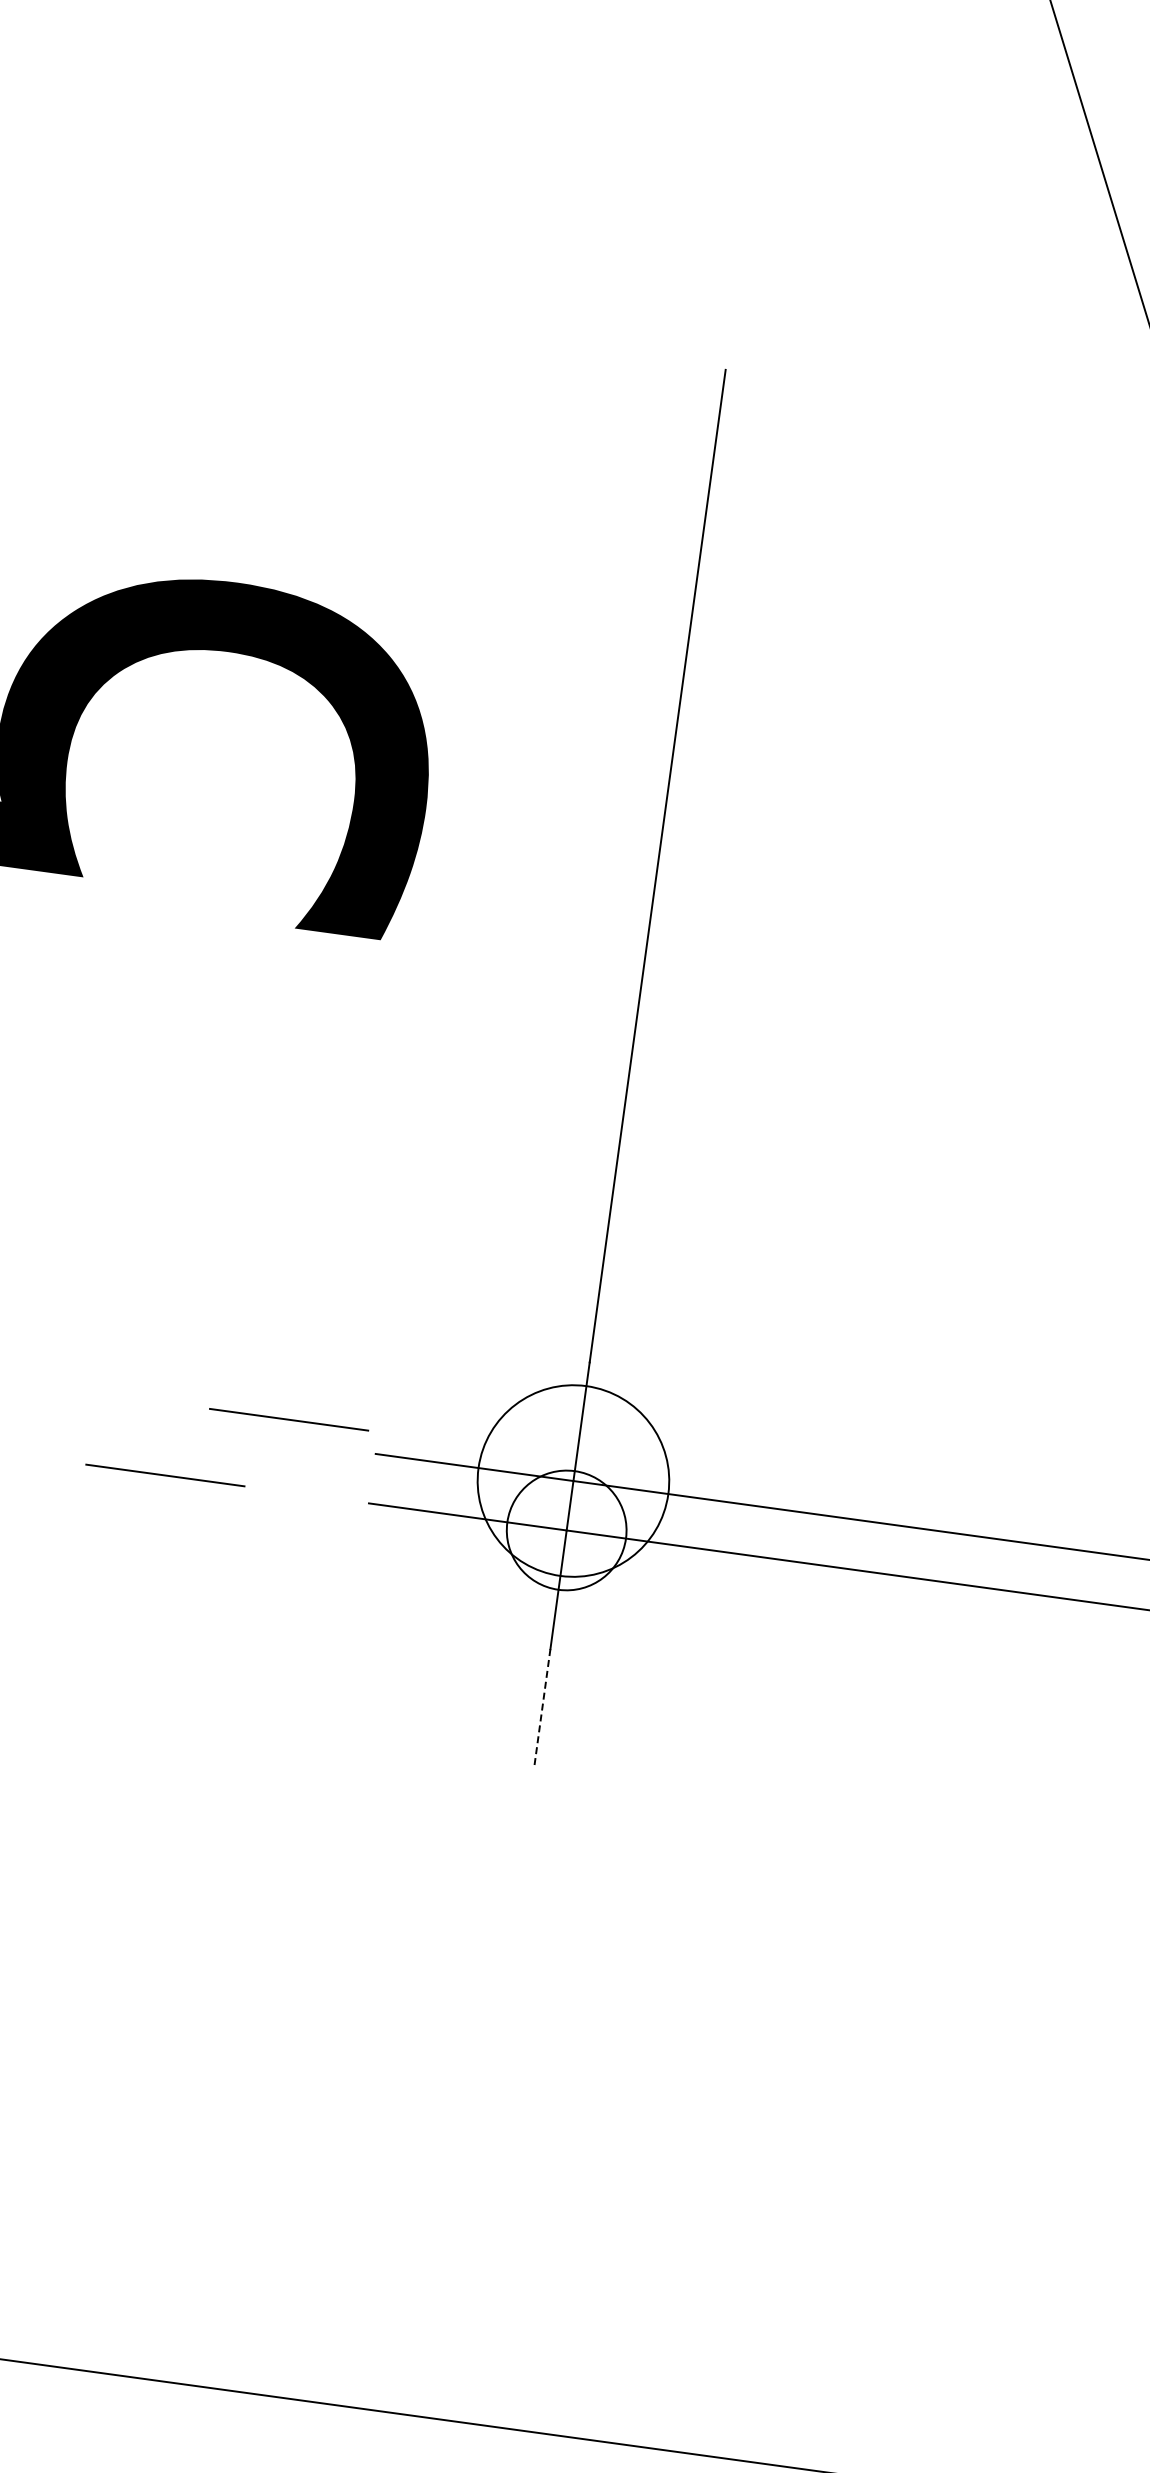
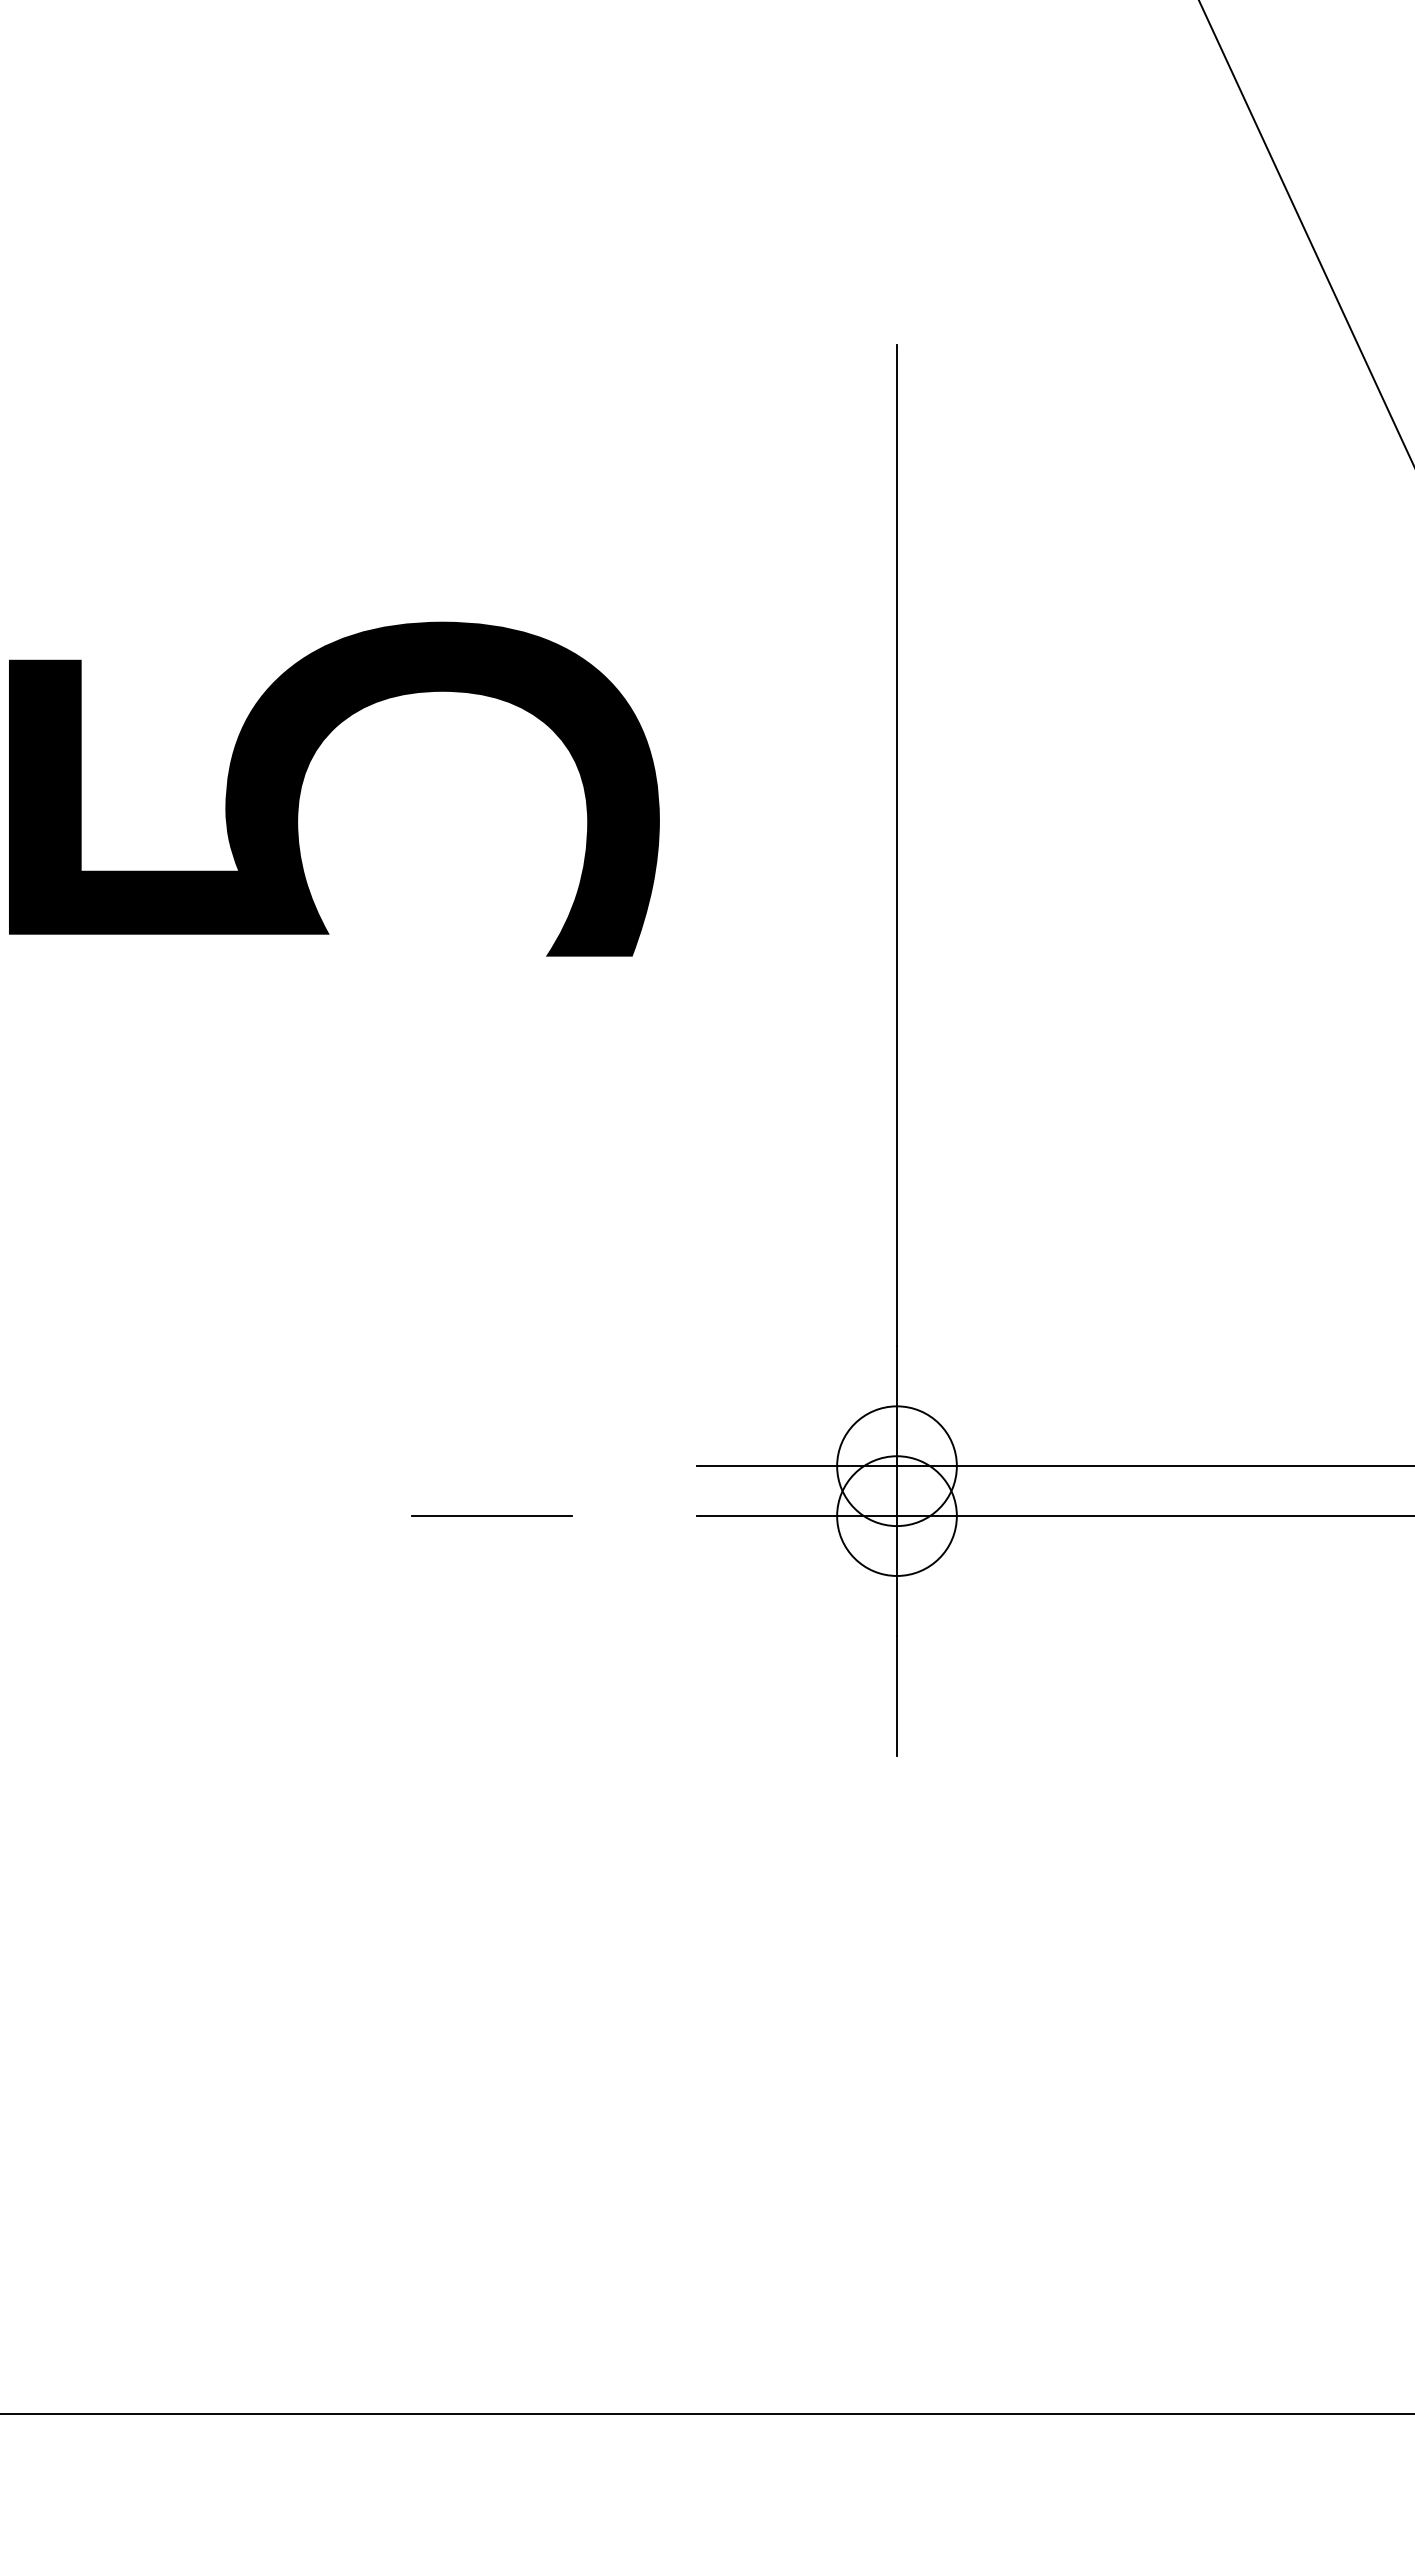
line: (288, 1419) -> (606, 1443), removed
circle: (572, 1481) -> (896, 1466), size x0.62
line: (542, 1708) -> (897, 1695), dashed -> solid

